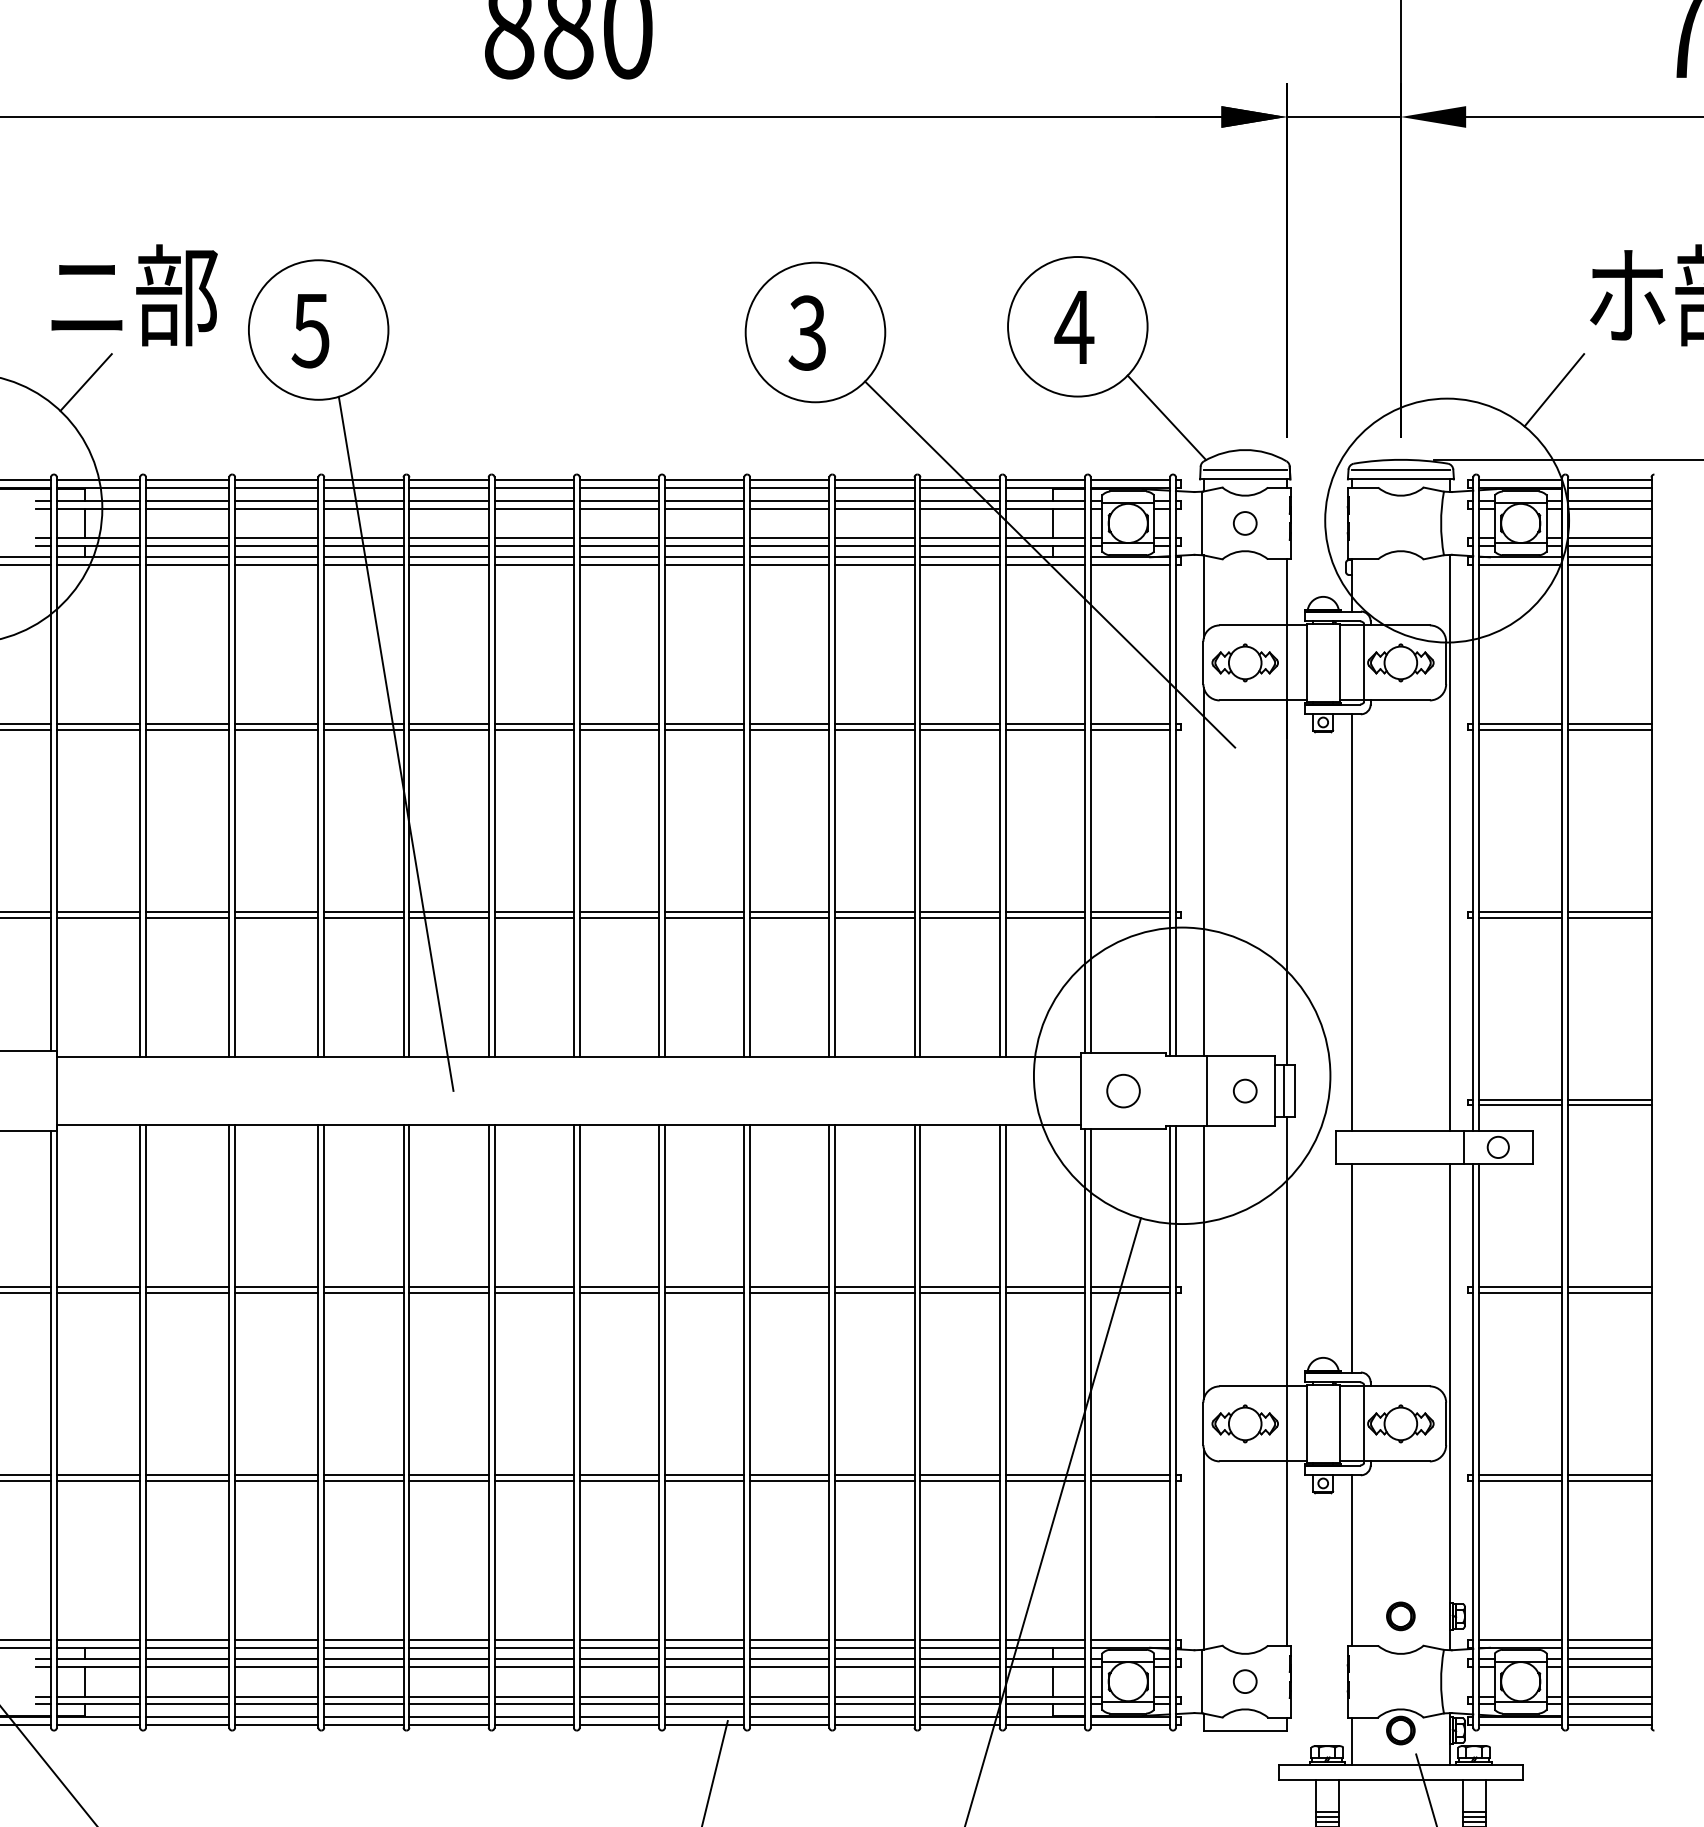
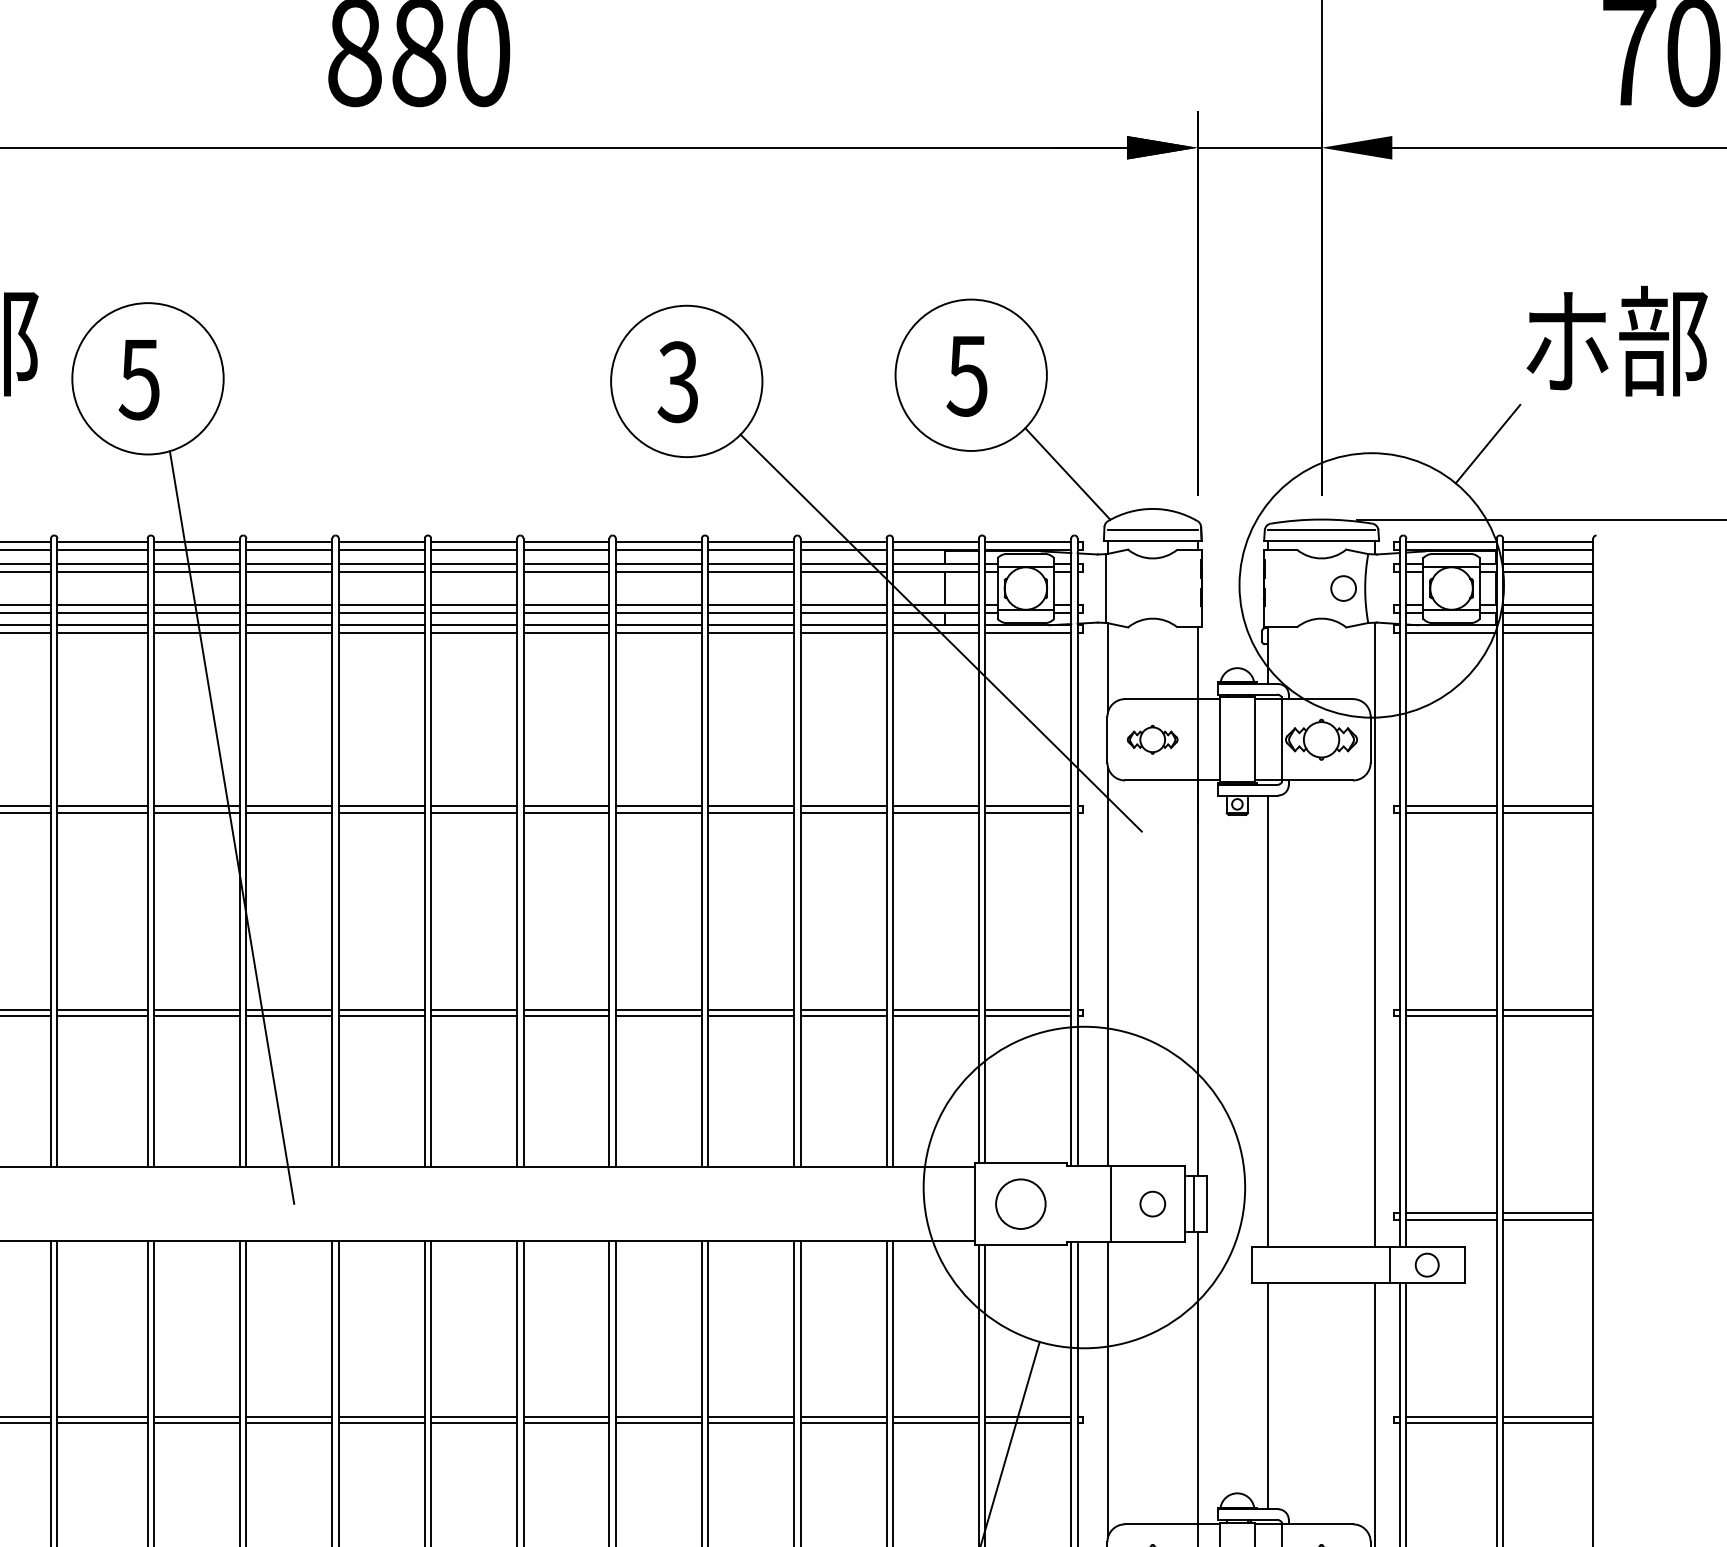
text: (1074, 328) -> (967, 377), 4 -> 5
circle: (1245, 523) -> (1343, 588), moved
part: (1244, 662) -> (1151, 739), size x0.7
circle: (1123, 1090) -> (1020, 1203), size x1.4

